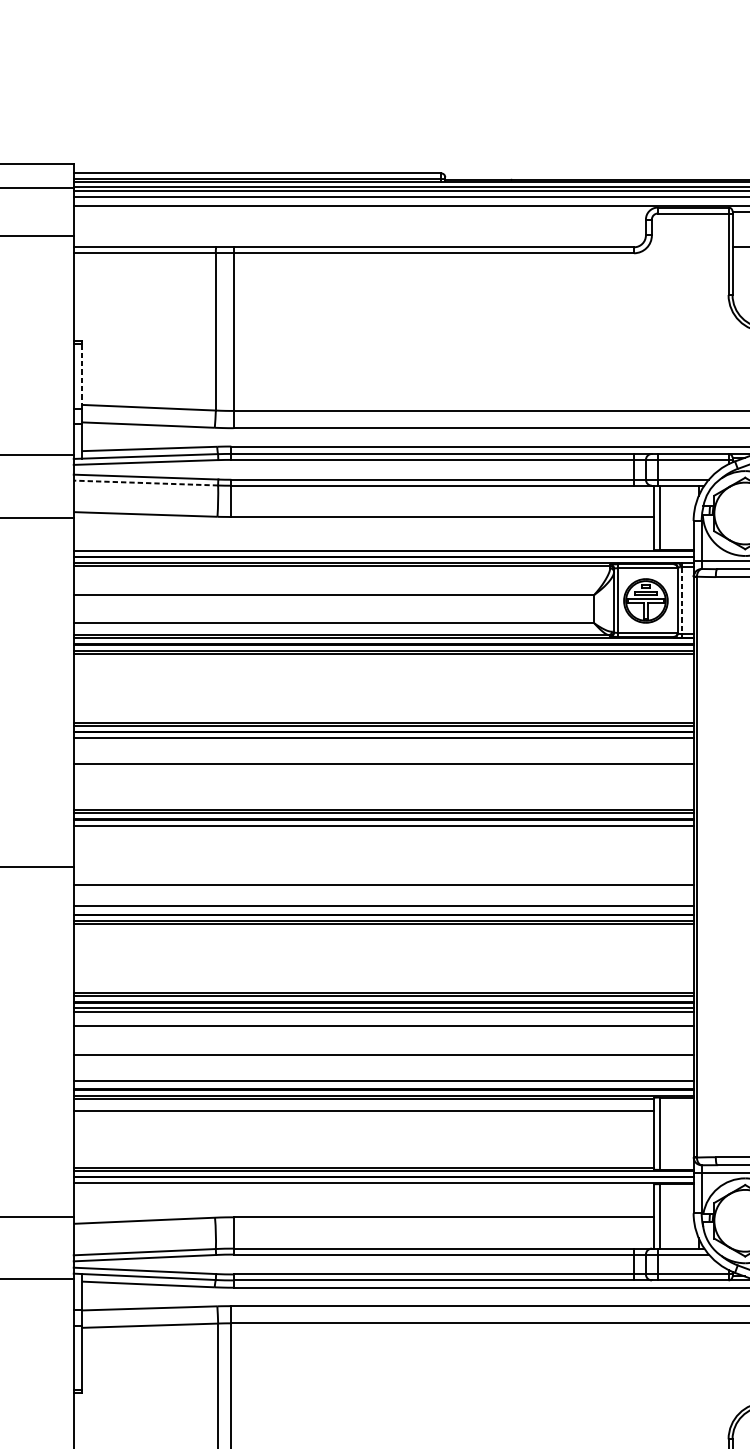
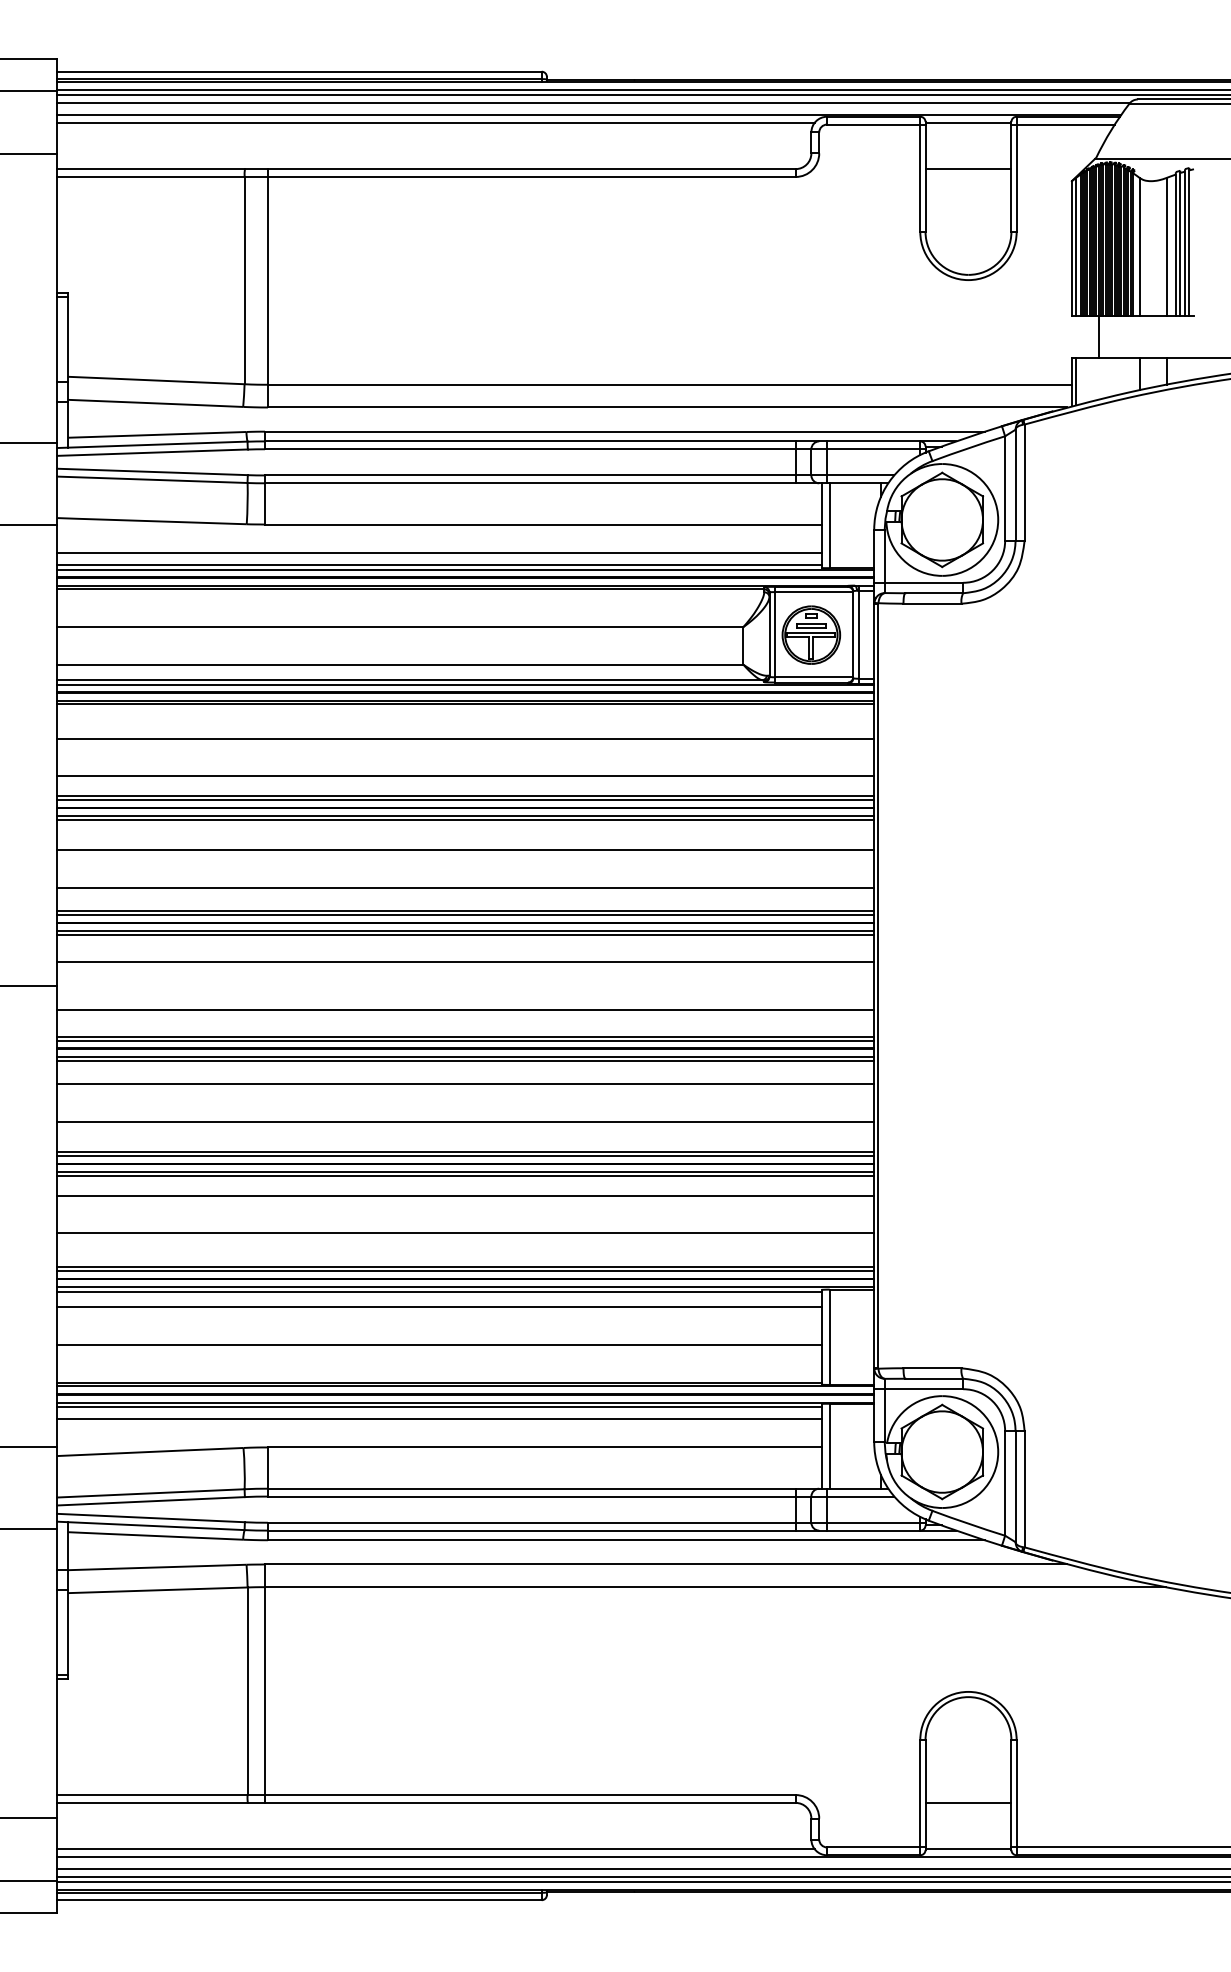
line: (360, 211) -> (435, 122), added
line: (81, 376) -> (67, 339), dashed -> solid
line: (145, 482) -> (151, 479), dashed -> solid
line: (363, 538) -> (439, 552), added
line: (363, 547) -> (439, 564), added
line: (681, 600) -> (858, 634), dashed -> solid
line: (383, 679) -> (465, 738), added
line: (383, 708) -> (465, 776), added
line: (383, 740) -> (465, 819), added
line: (383, 793) -> (465, 888), added
line: (383, 828) -> (465, 935), added
line: (383, 848) -> (465, 961), added
line: (383, 908) -> (465, 1040), added
line: (383, 941) -> (465, 1083), added
line: (383, 969) -> (465, 1121), added
line: (383, 1083) -> (465, 1271), added
line: (363, 1139) -> (439, 1344), added
line: (363, 1187) -> (439, 1407), added
line: (363, 1196) -> (439, 1419), added

